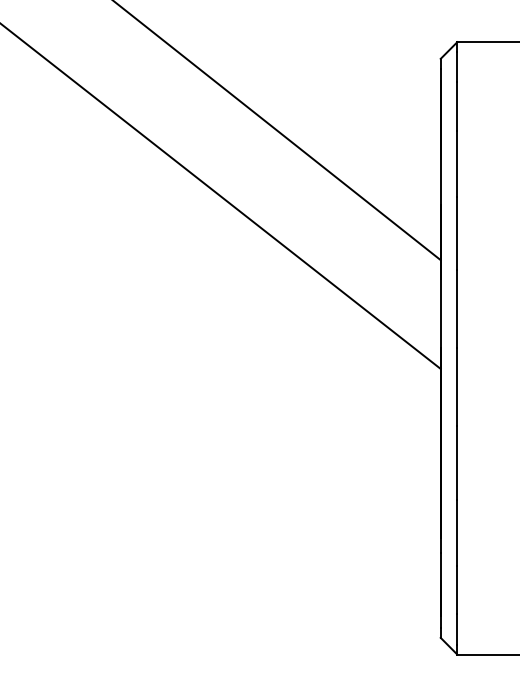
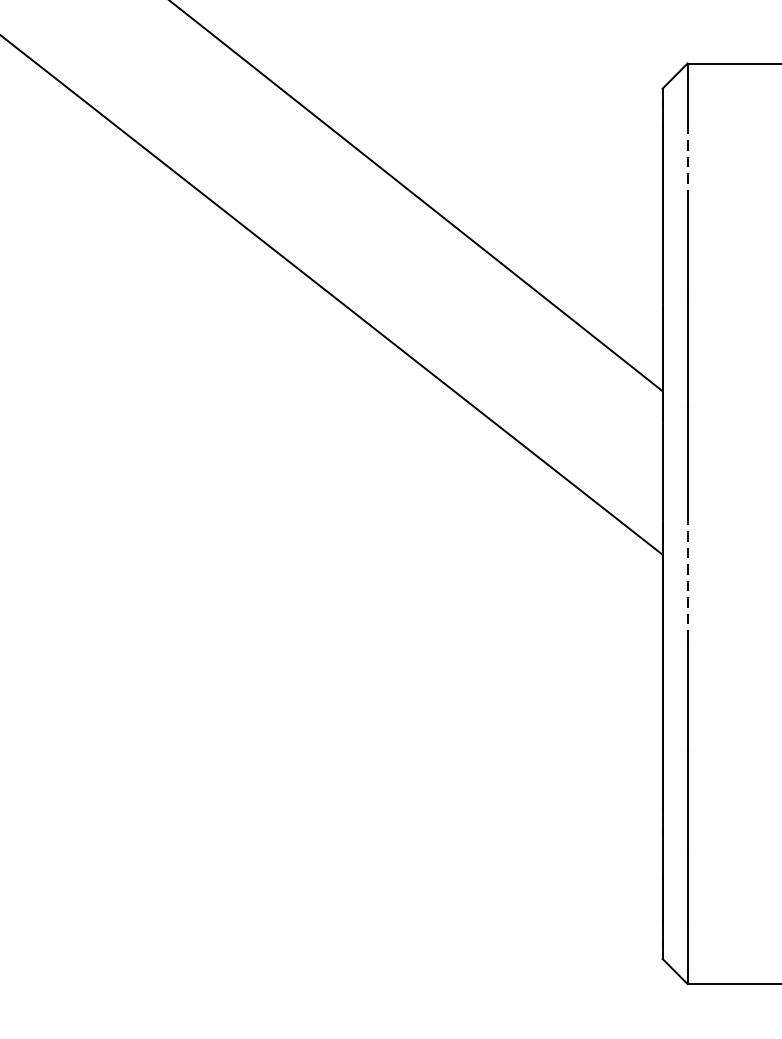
line: (457, 107) -> (687, 161), solid -> dashed
line: (457, 387) -> (687, 582), solid -> dashed

